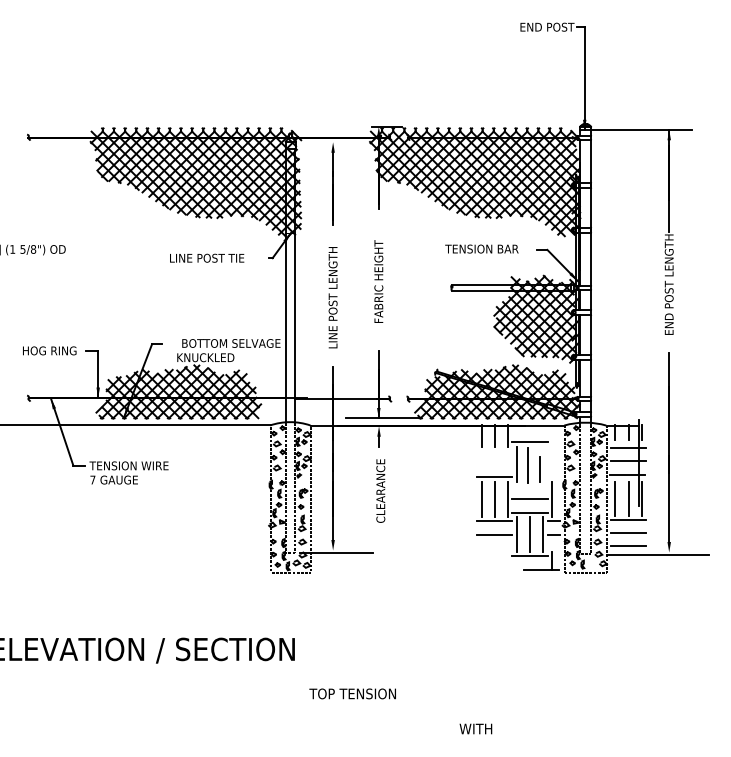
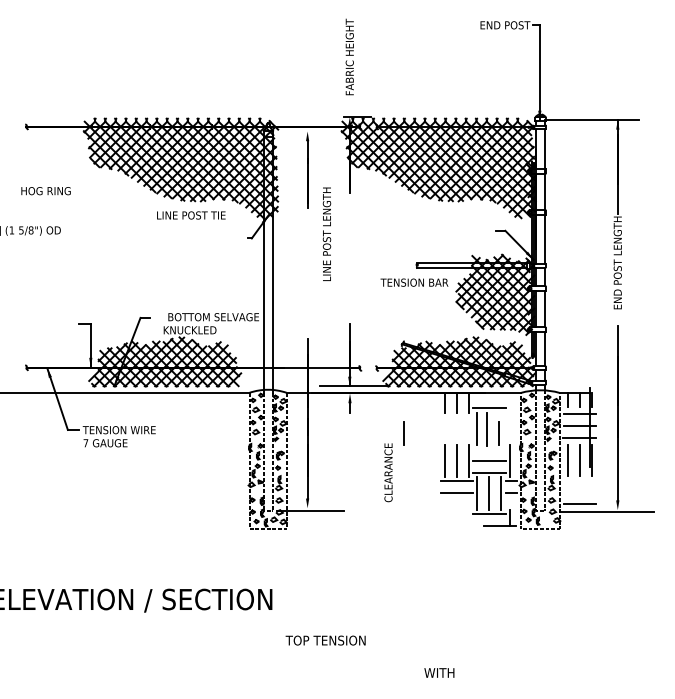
text: (481, 248) -> (414, 282), moved
text: (207, 257) -> (191, 214), moved
text: (378, 281) -> (349, 56), moved
text: (332, 297) -> (326, 234), moved
text: (49, 350) -> (45, 190), moved
line: (436, 469) -> (403, 433), added
line: (494, 477) -> (456, 440), removed
text: (380, 490) -> (388, 472), moved
line: (628, 519) -> (580, 479), removed
line: (628, 533) -> (580, 492), removed

